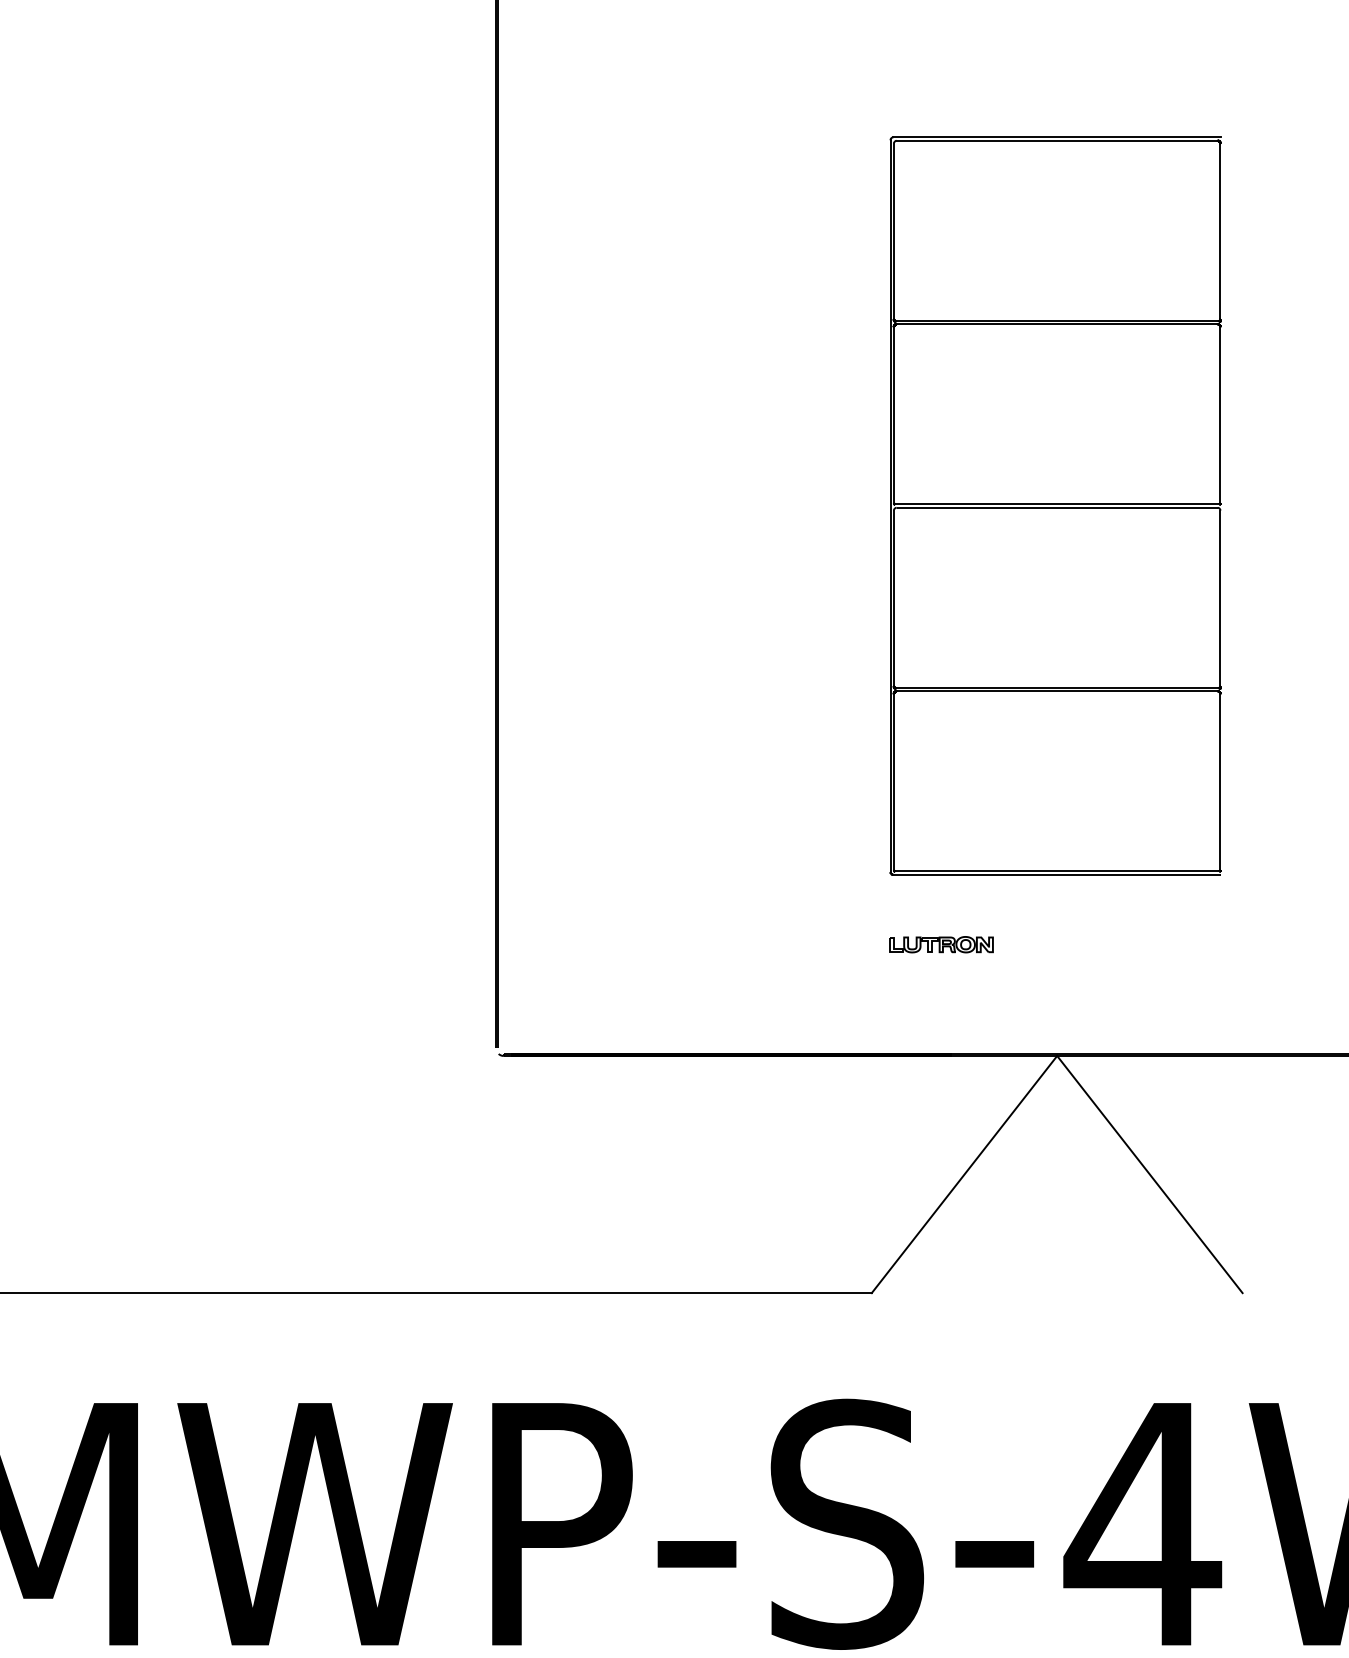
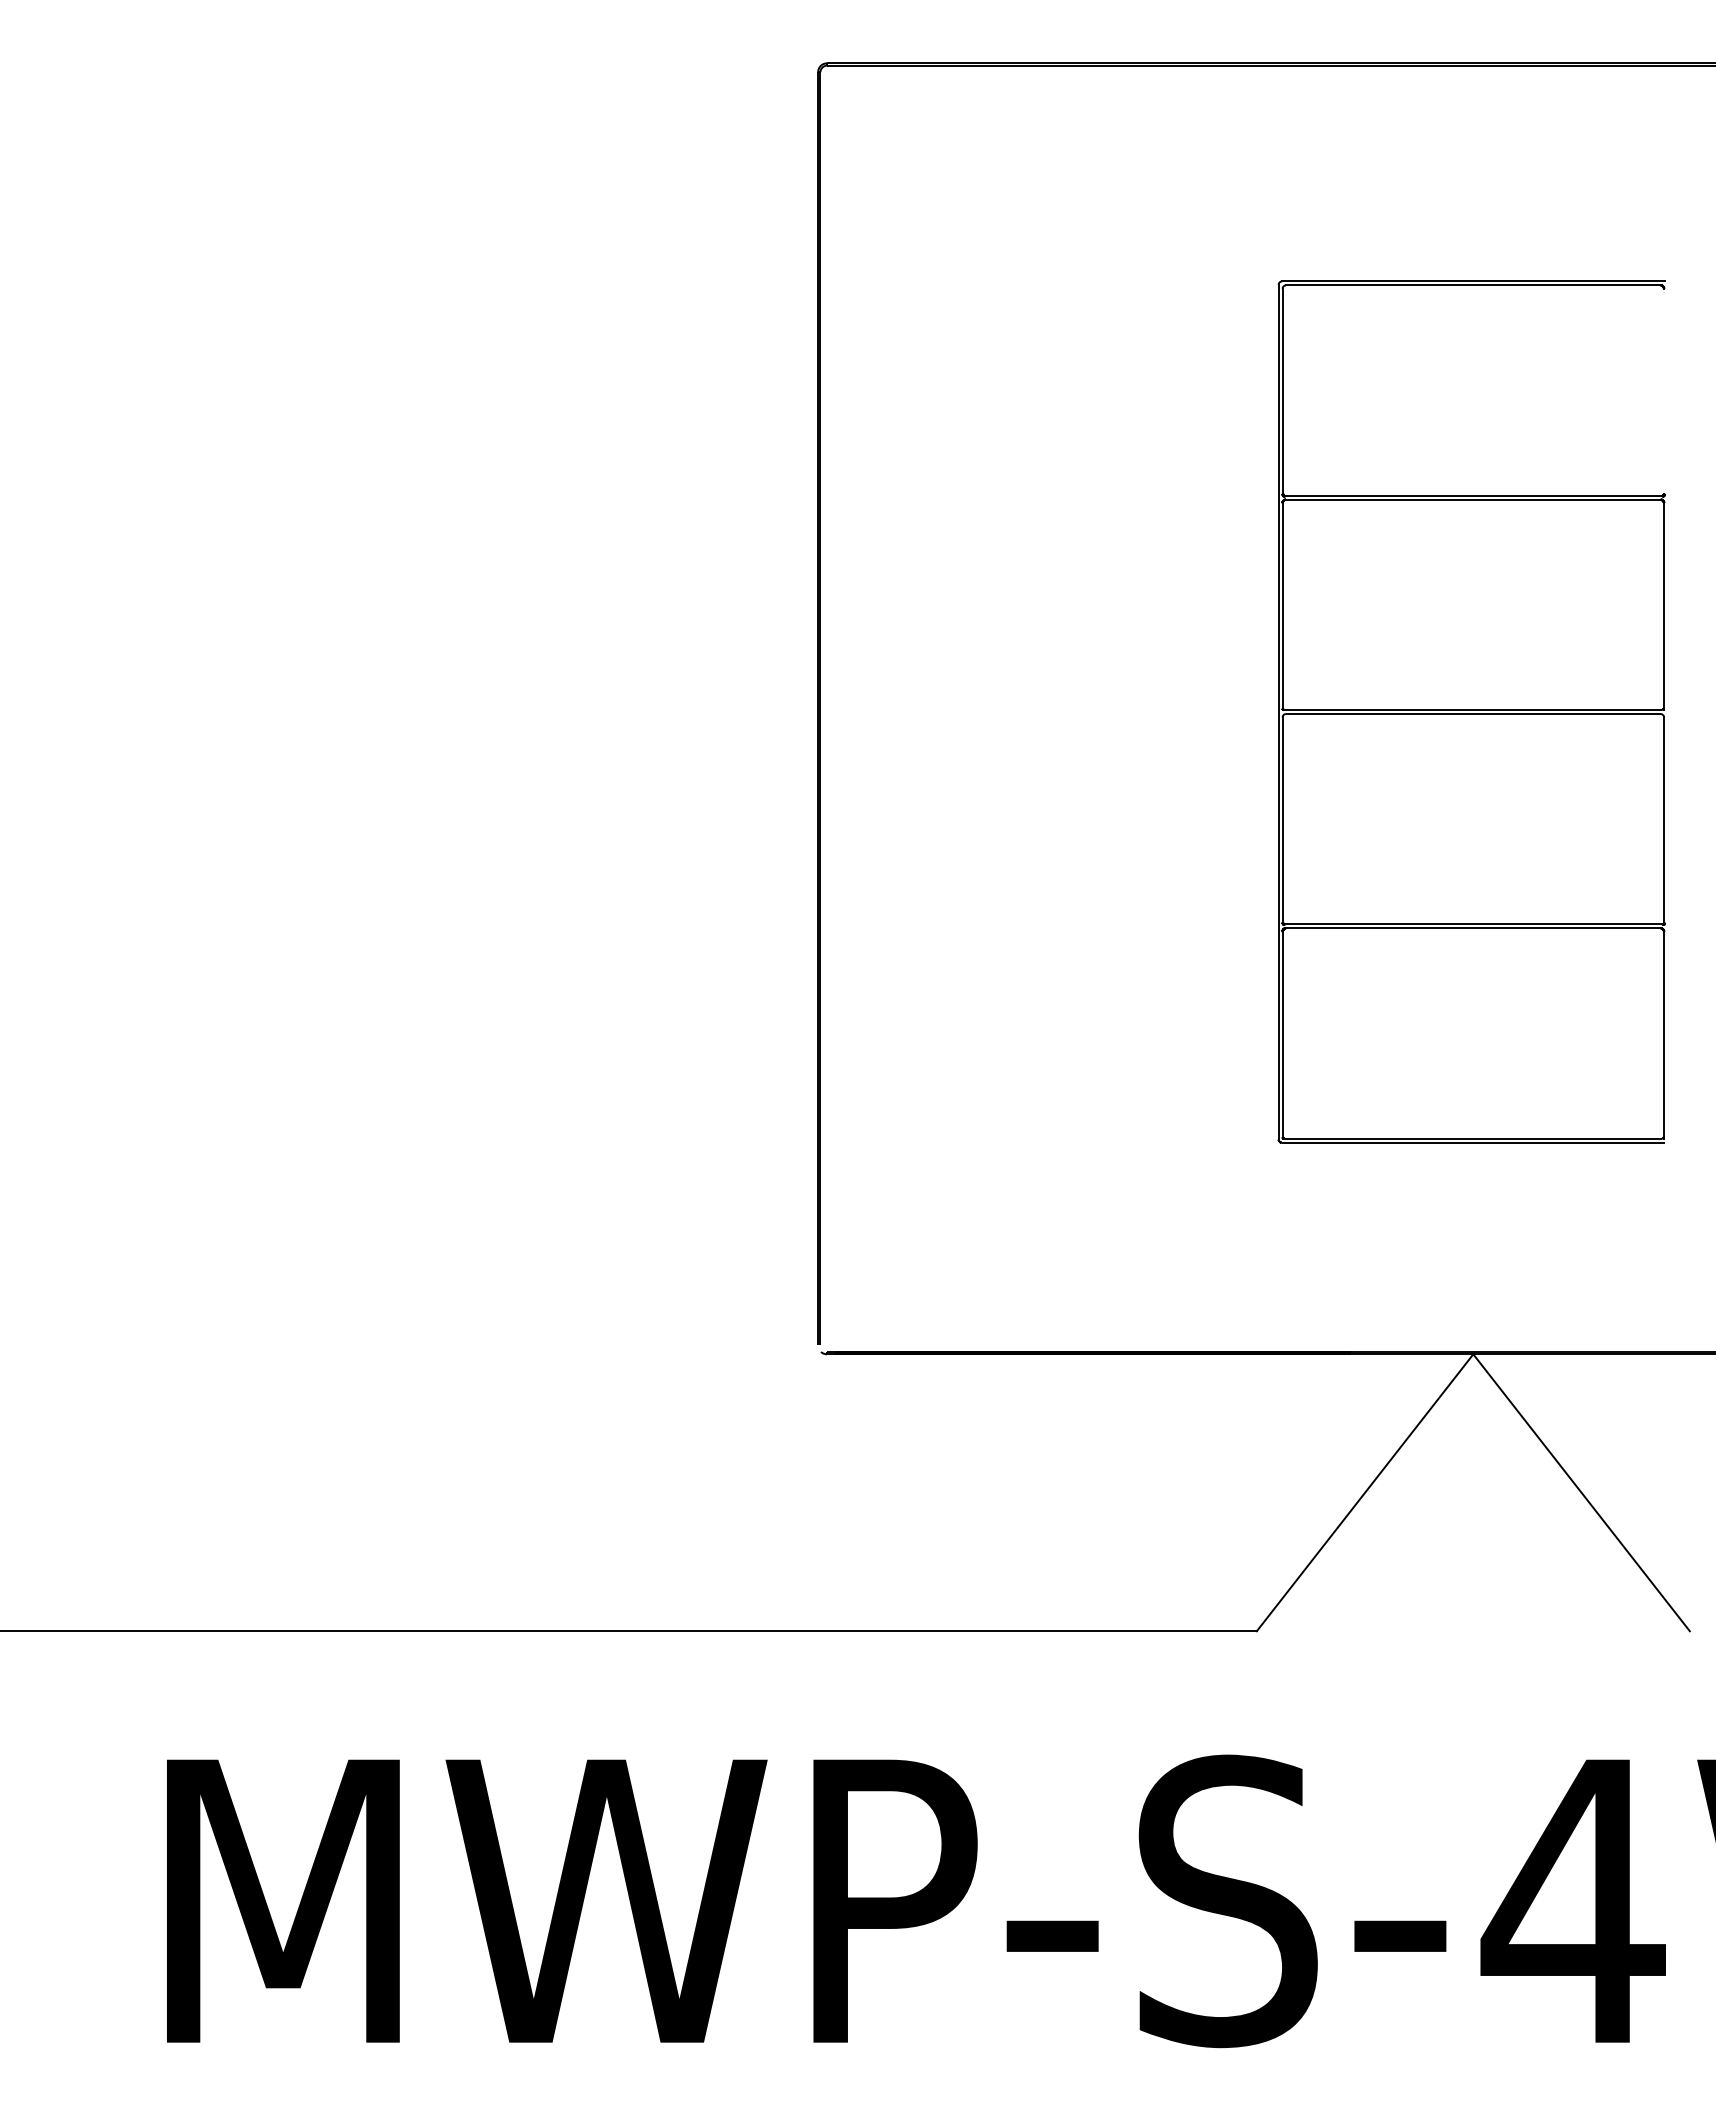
line: (1220, 231) -> (1664, 391), removed
part: (941, 944) -> (1338, 1224), removed

